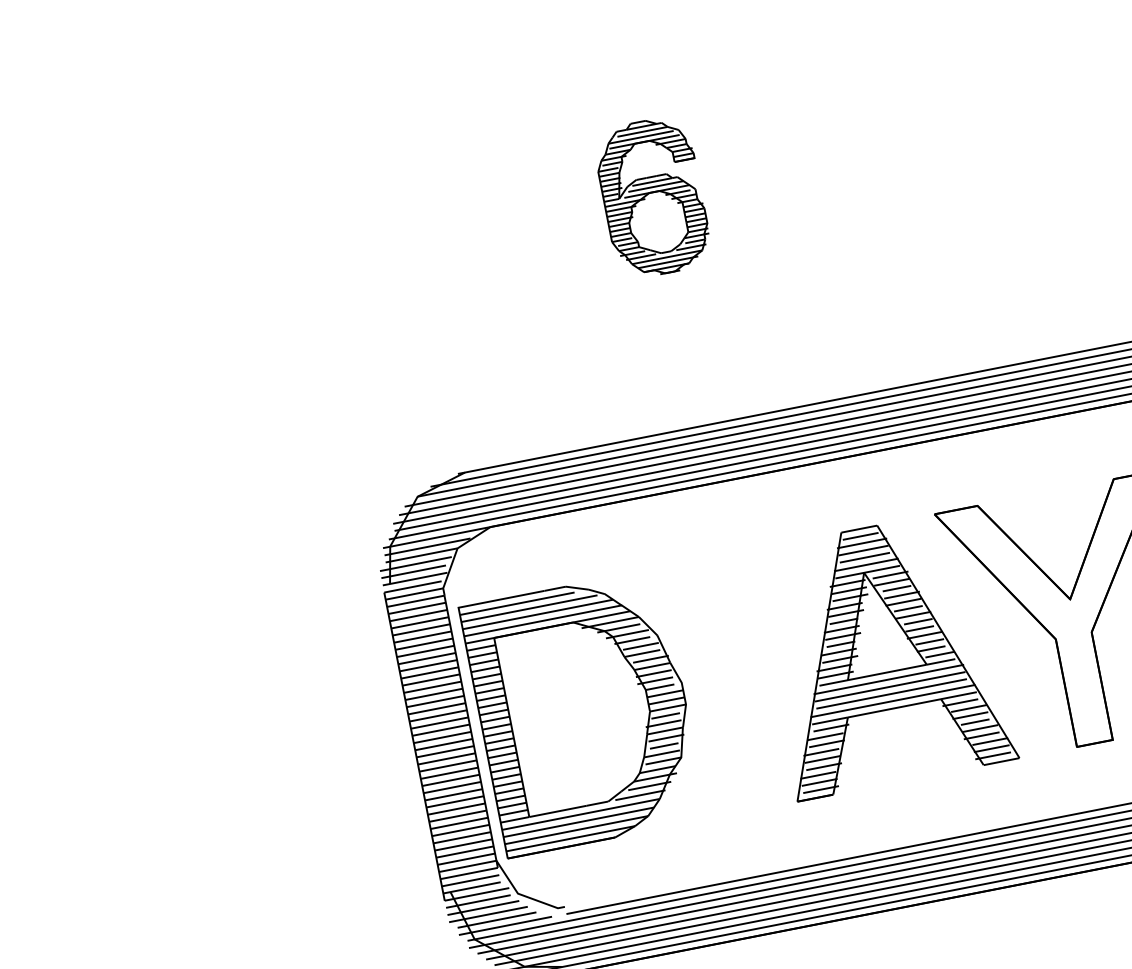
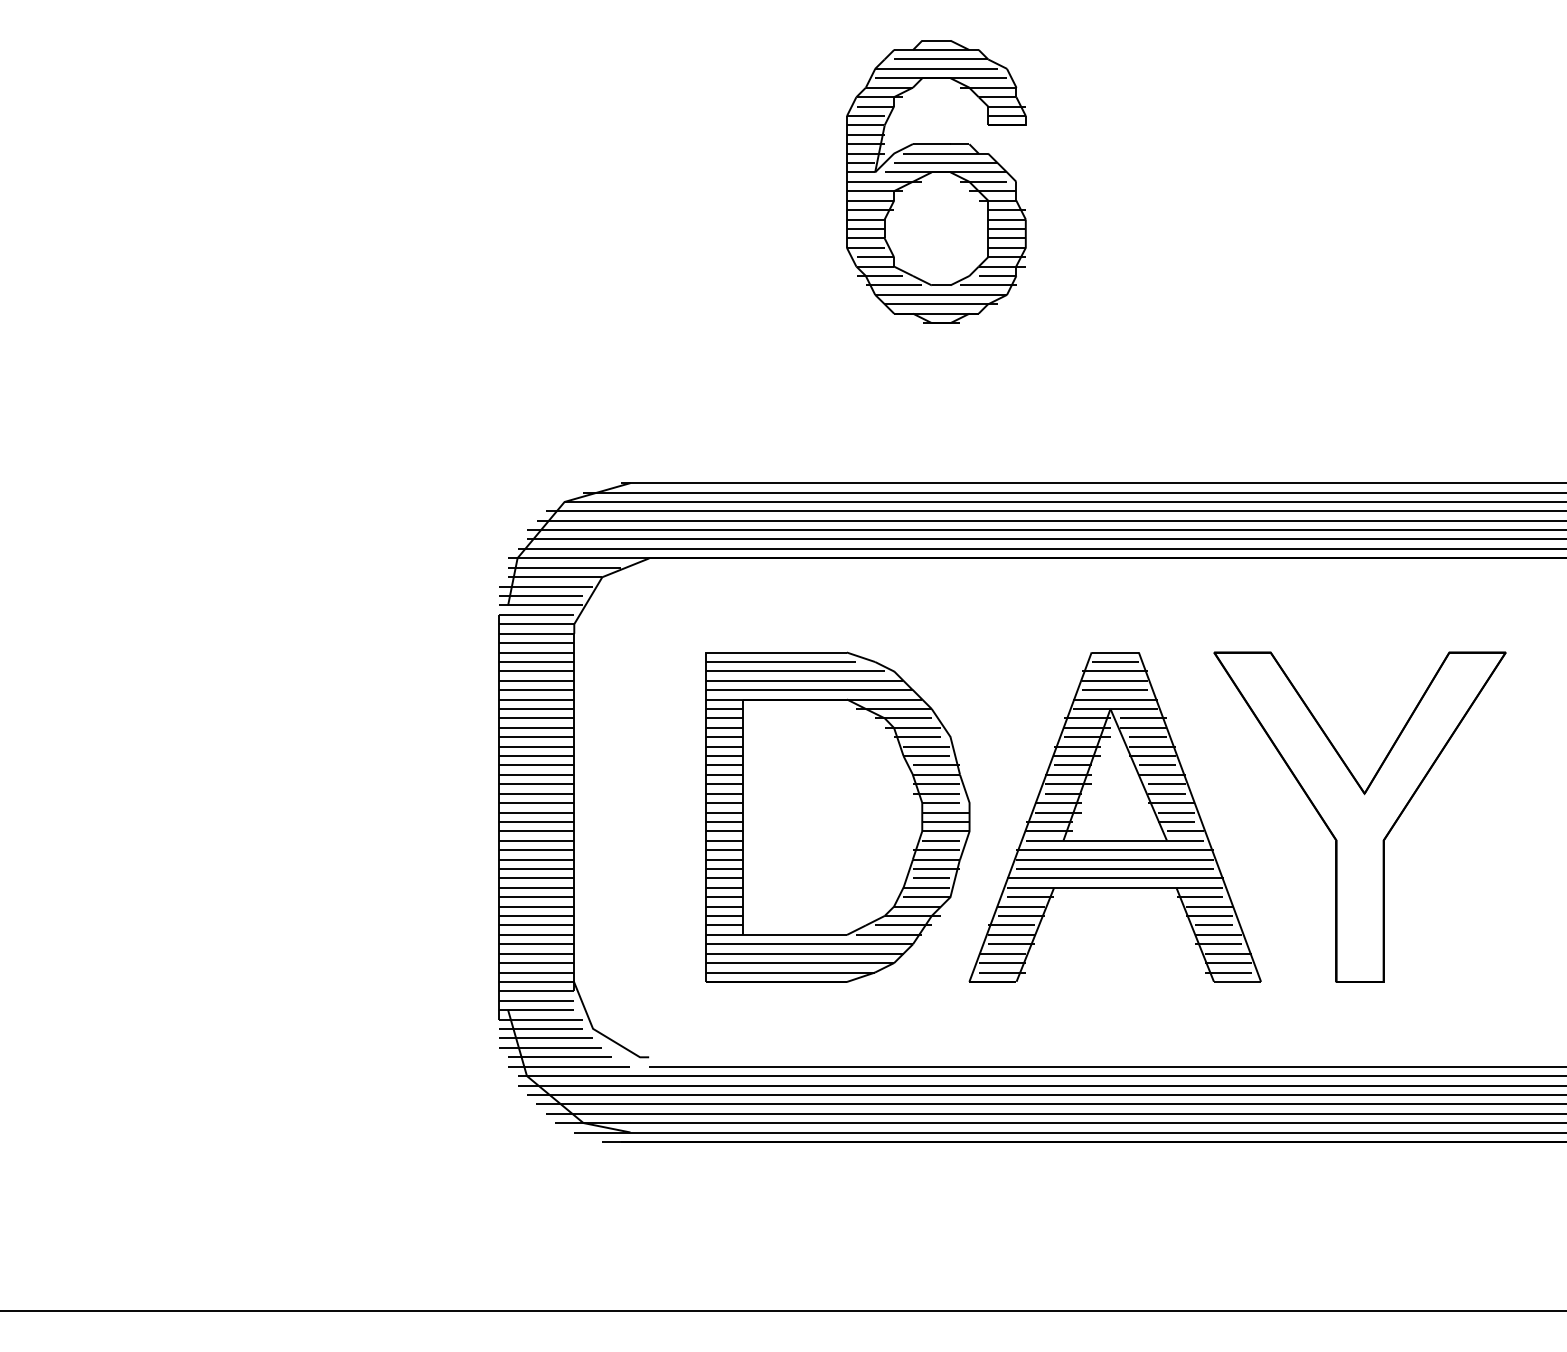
part: (652, 197) -> (936, 181), size x1.43
part: (583, 712) -> (837, 816), moved

